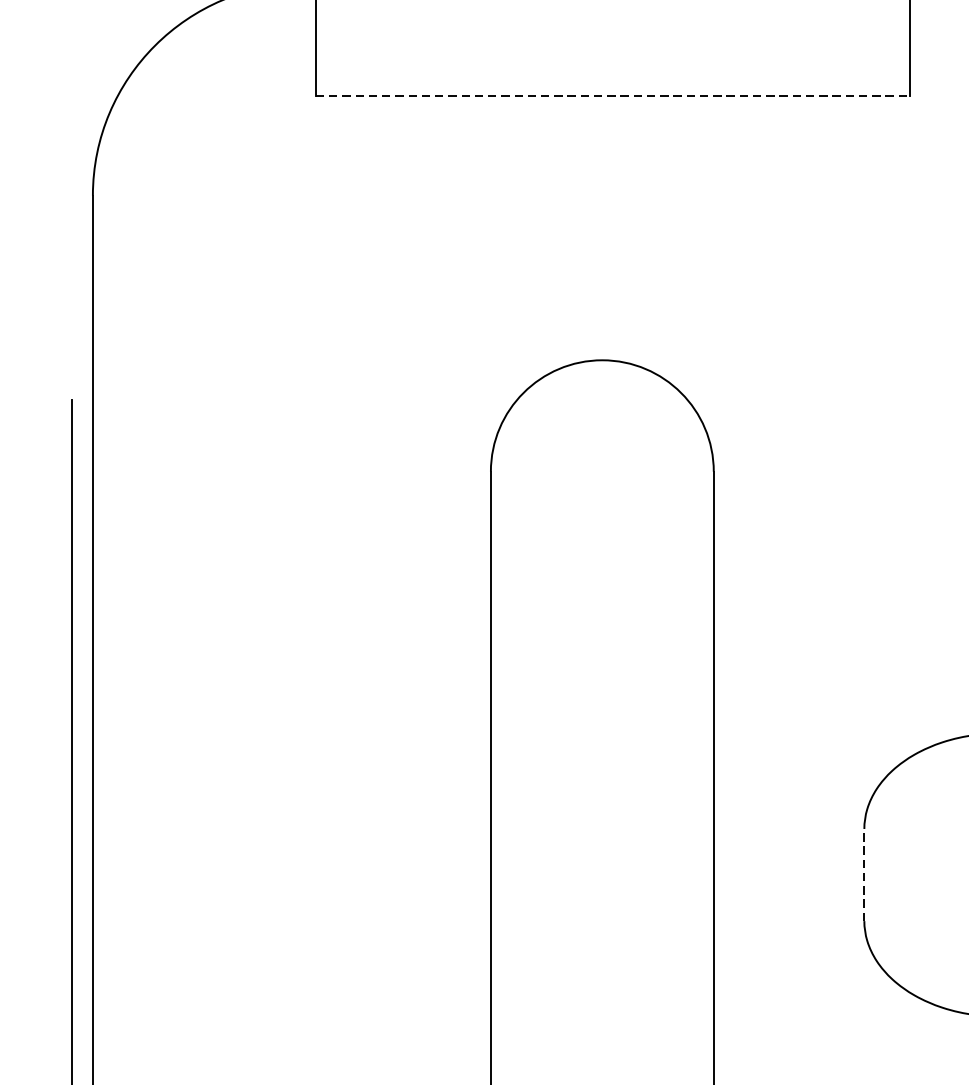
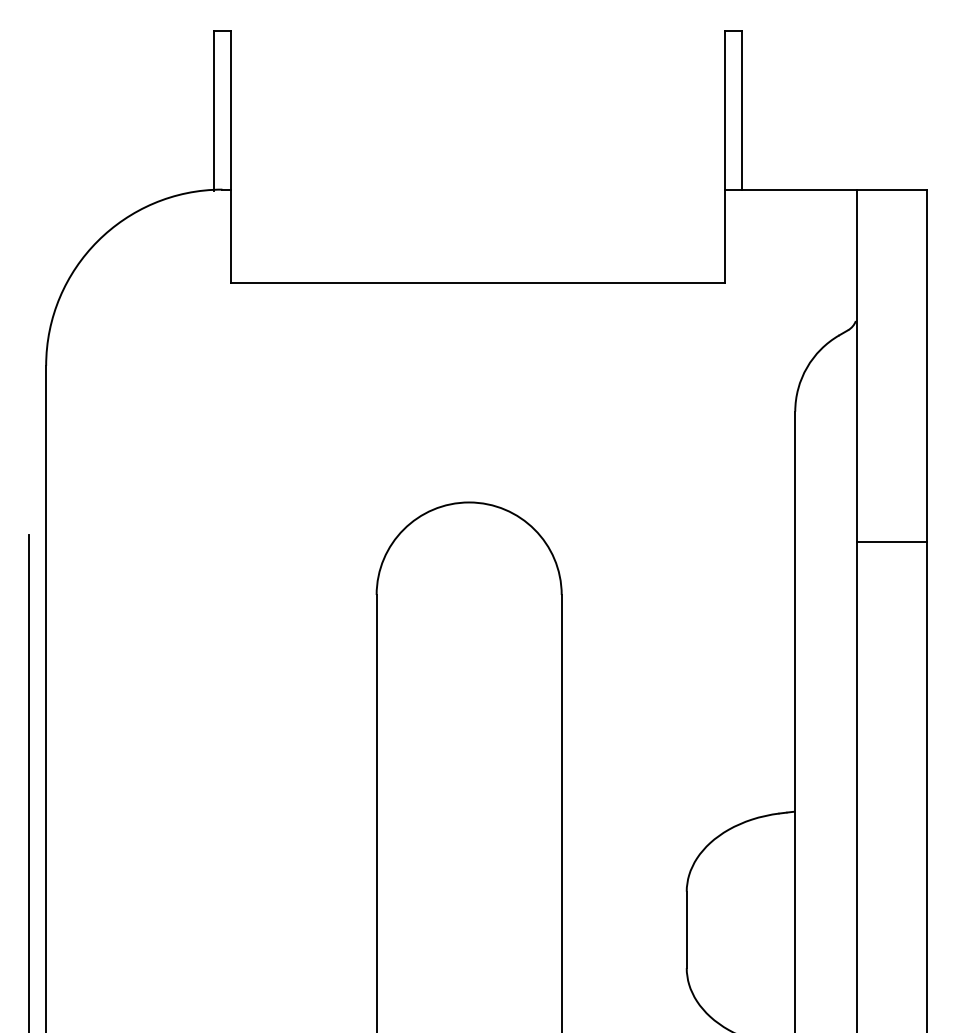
line: (612, 96) -> (477, 283), dashed -> solid
line: (864, 874) -> (686, 929), dashed -> solid

